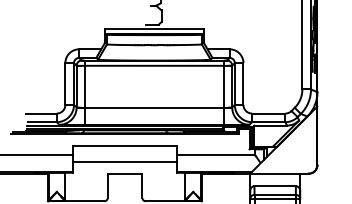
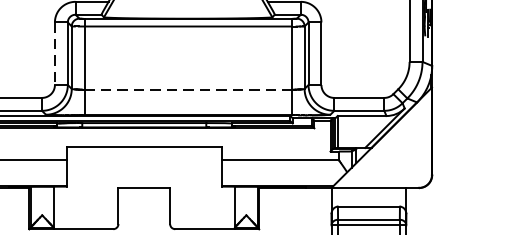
line: (65, 84) -> (55, 54), solid -> dashed
line: (154, 107) -> (188, 88), solid -> dashed
line: (124, 161) -> (143, 169), removed

